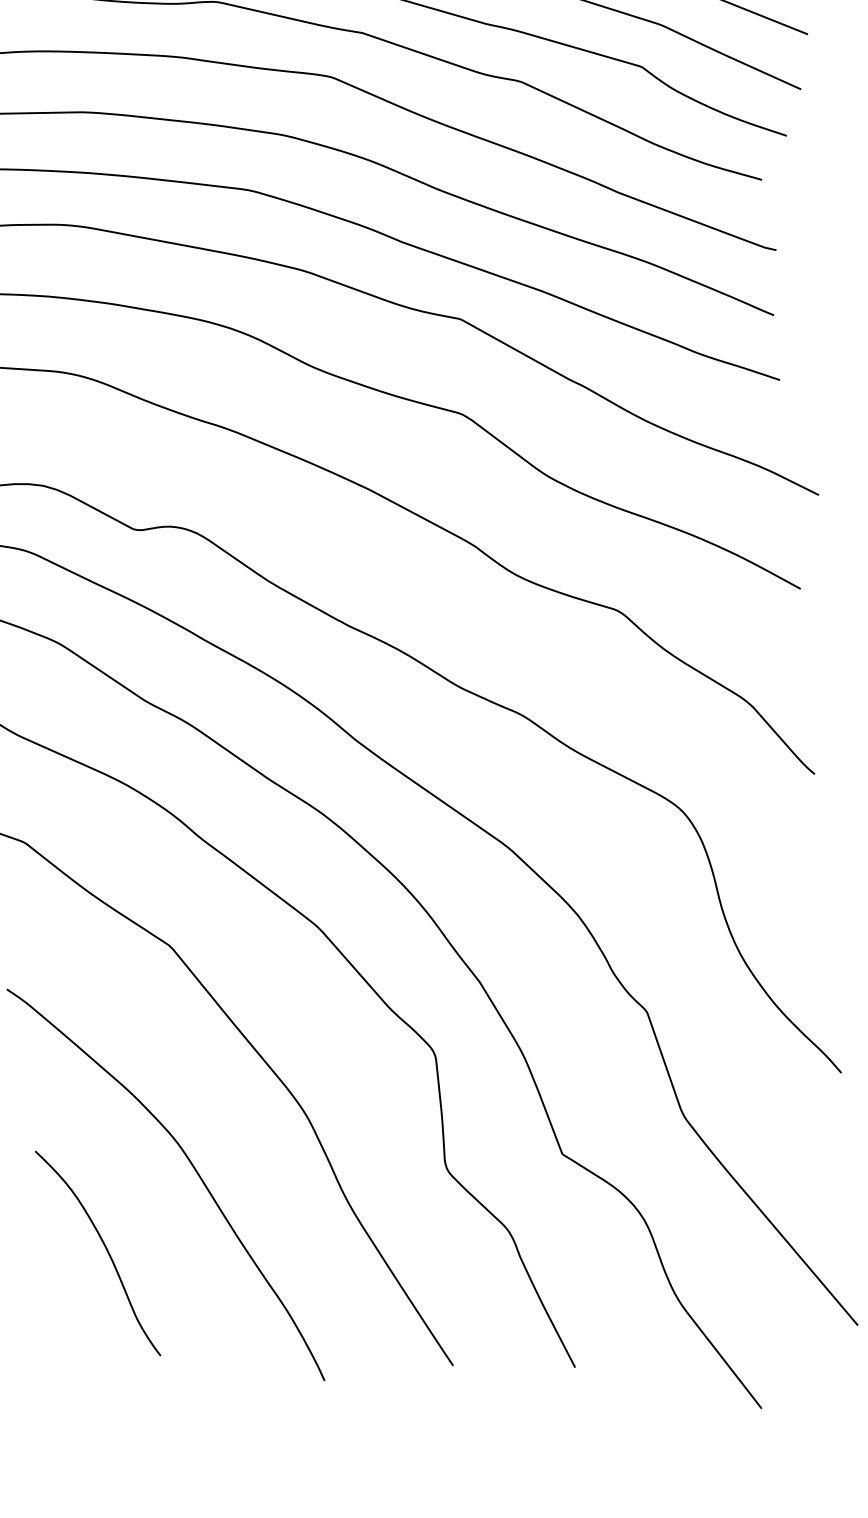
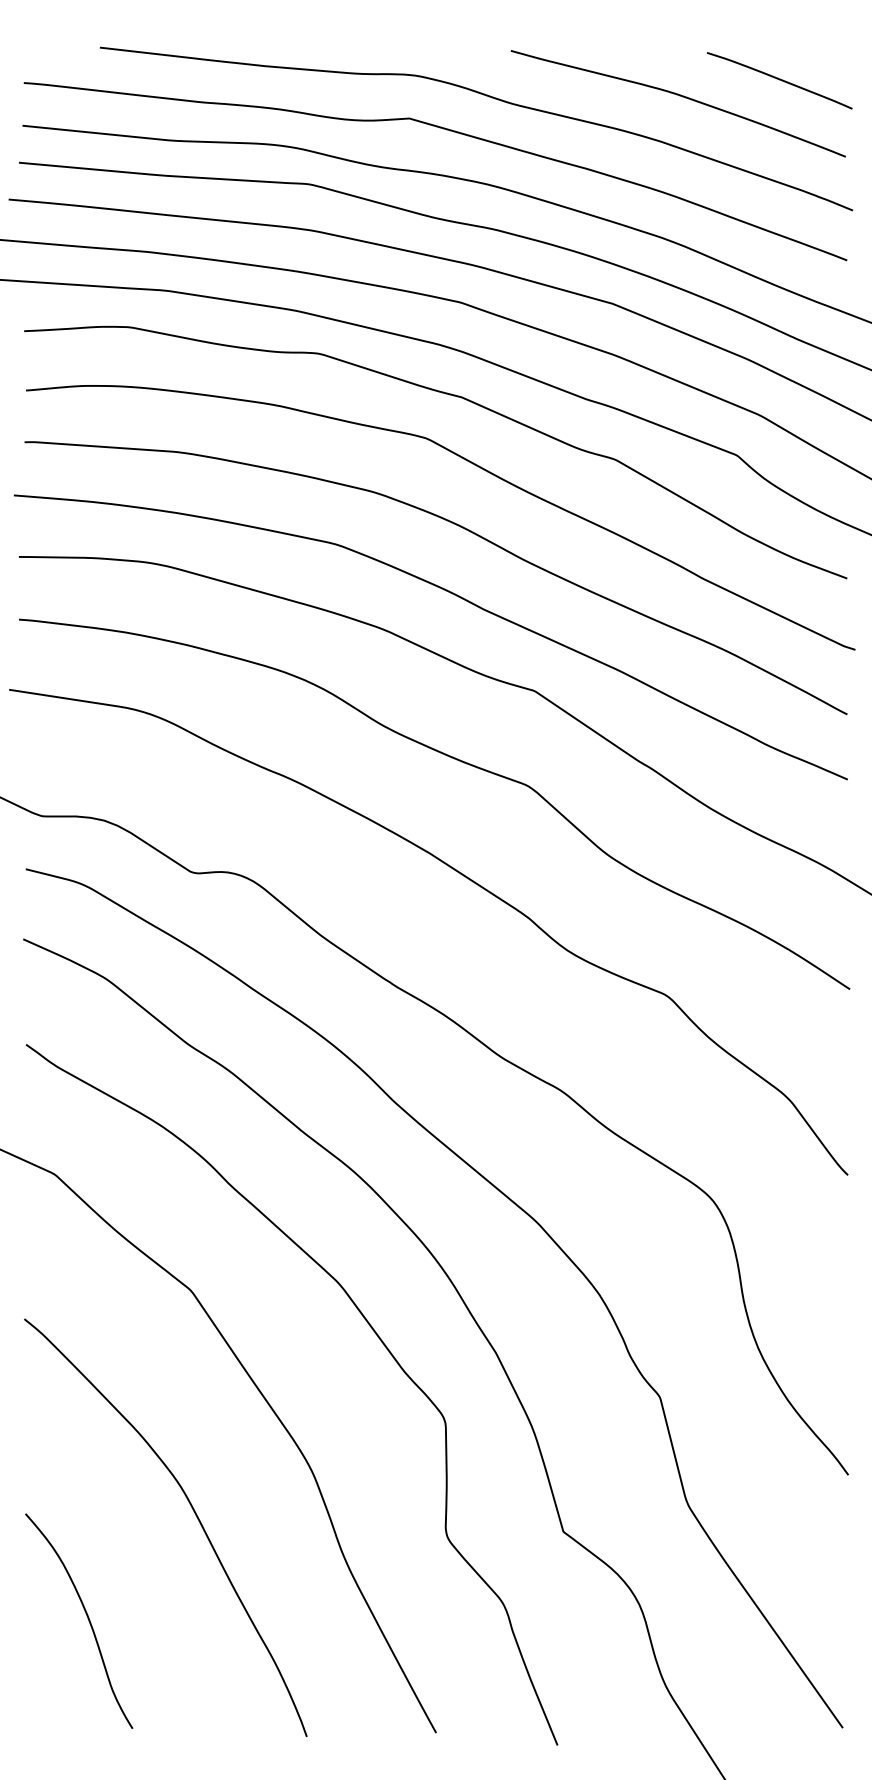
curve: (104, 1248) -> (86, 1616), moved

